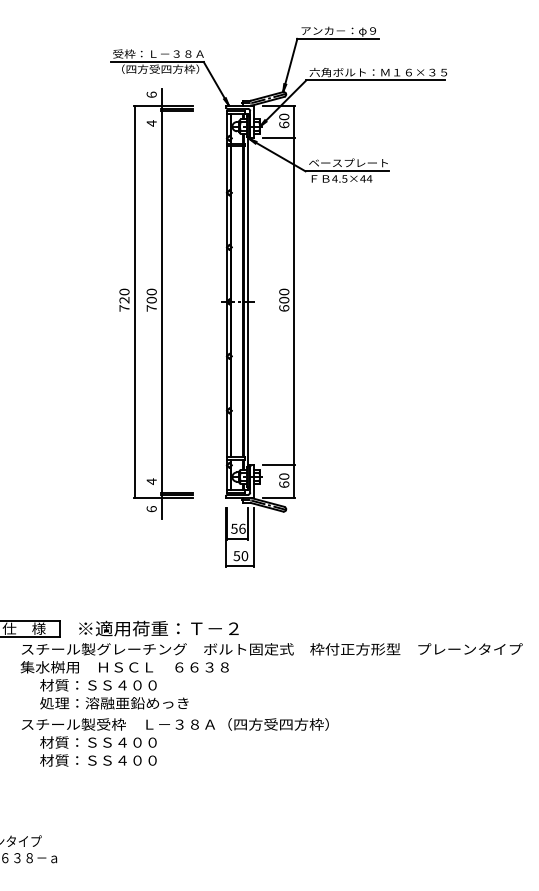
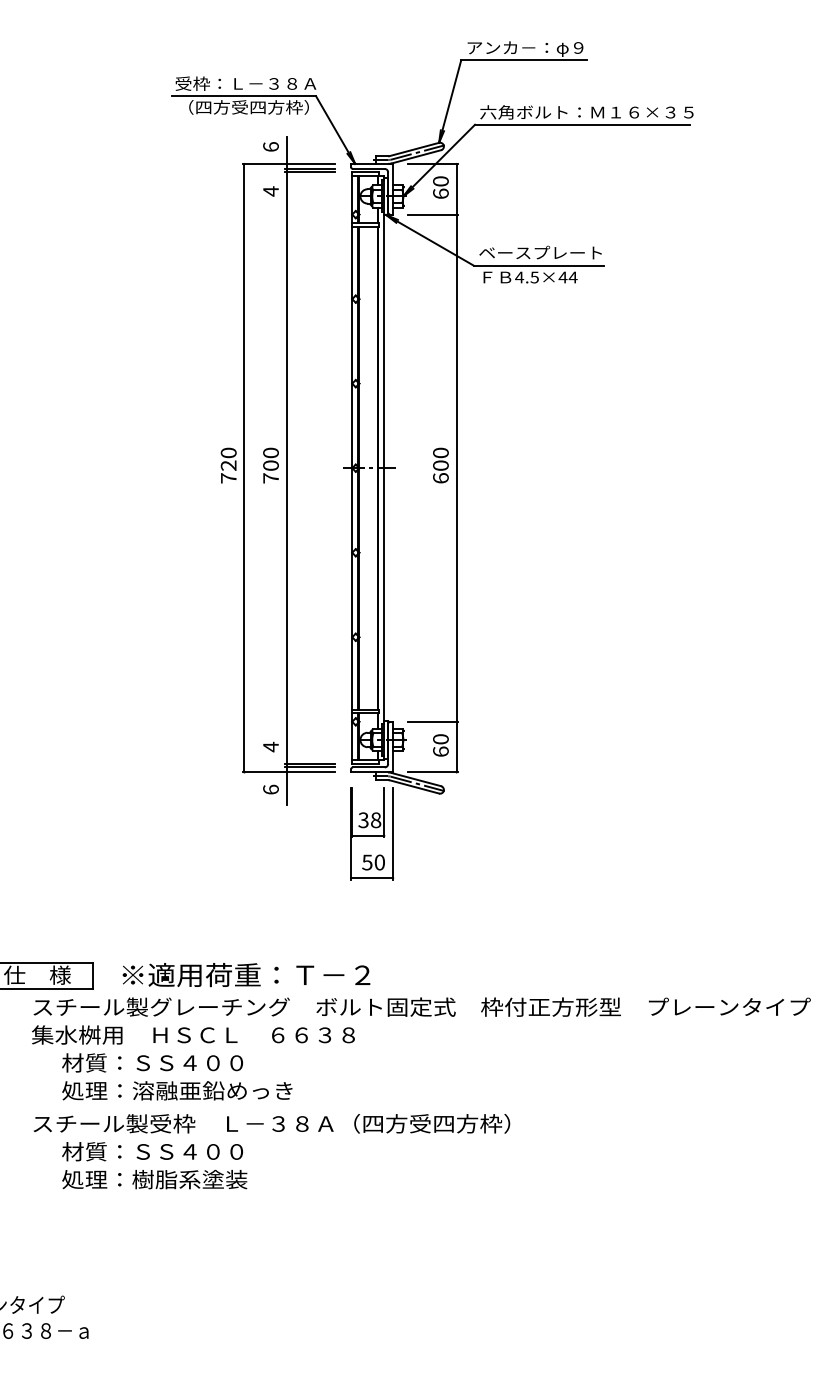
part: (156, 303) -> (278, 470), moved
text: (238, 528) -> (369, 819), 56 -> 38
text: (99, 760) -> (154, 1179), 材質：ＳＳ４００ -> 処理：樹脂系塗装

